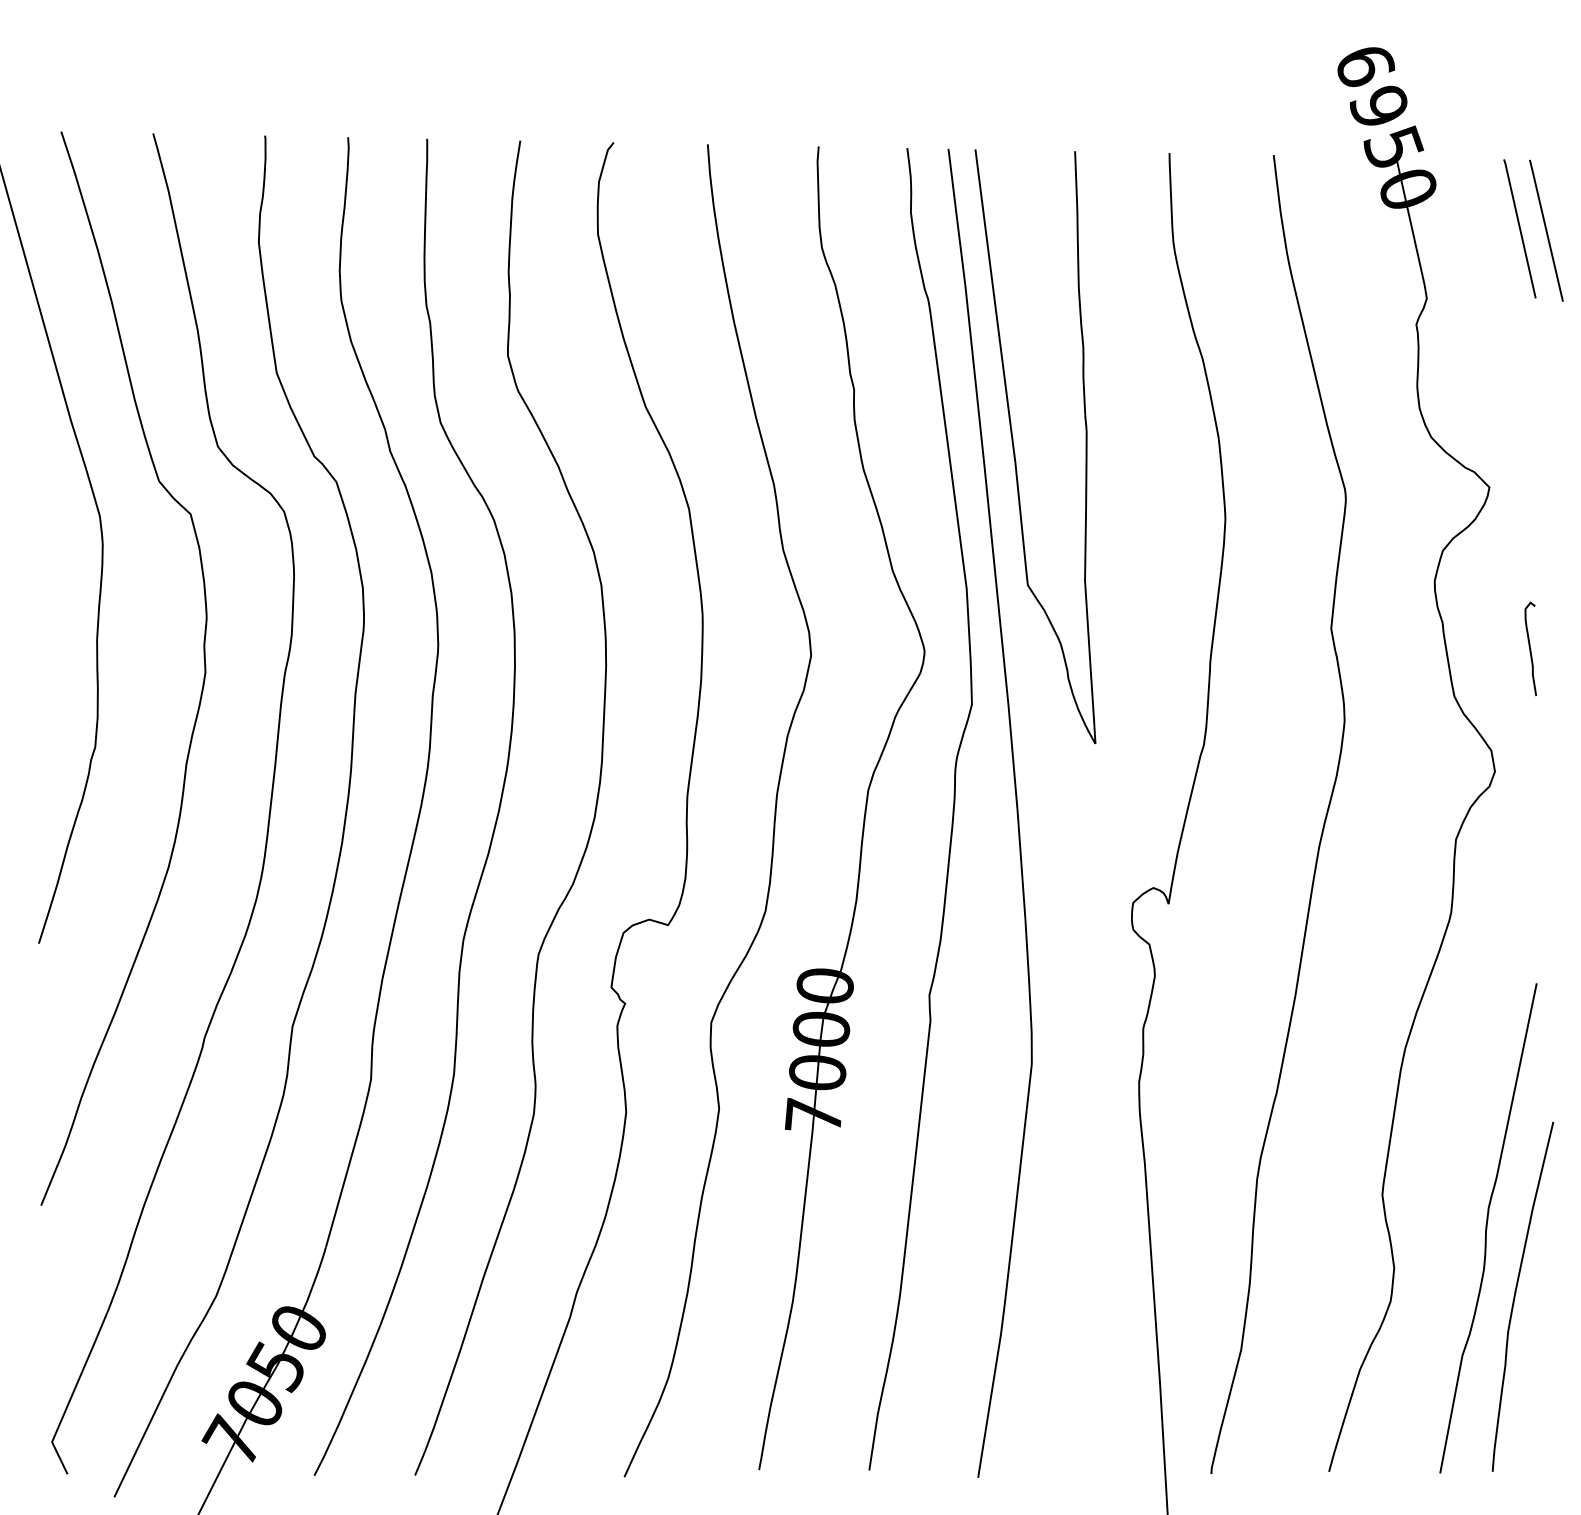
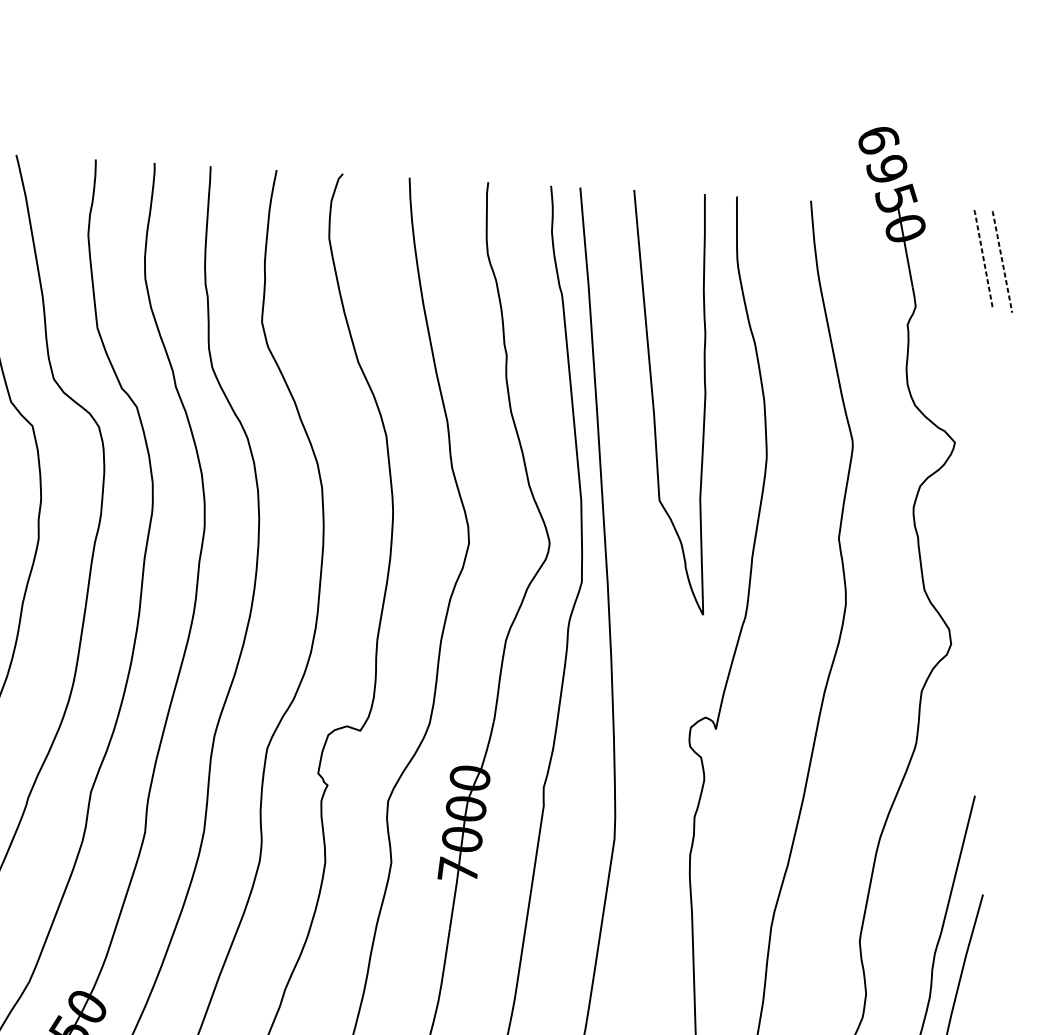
line: (1519, 227) -> (983, 258), solid -> dashed
line: (1546, 229) -> (1002, 261), solid -> dashed
curve: (1014, 446) -> (653, 401), moved
curve: (1530, 648) -> (979, 557), removed

